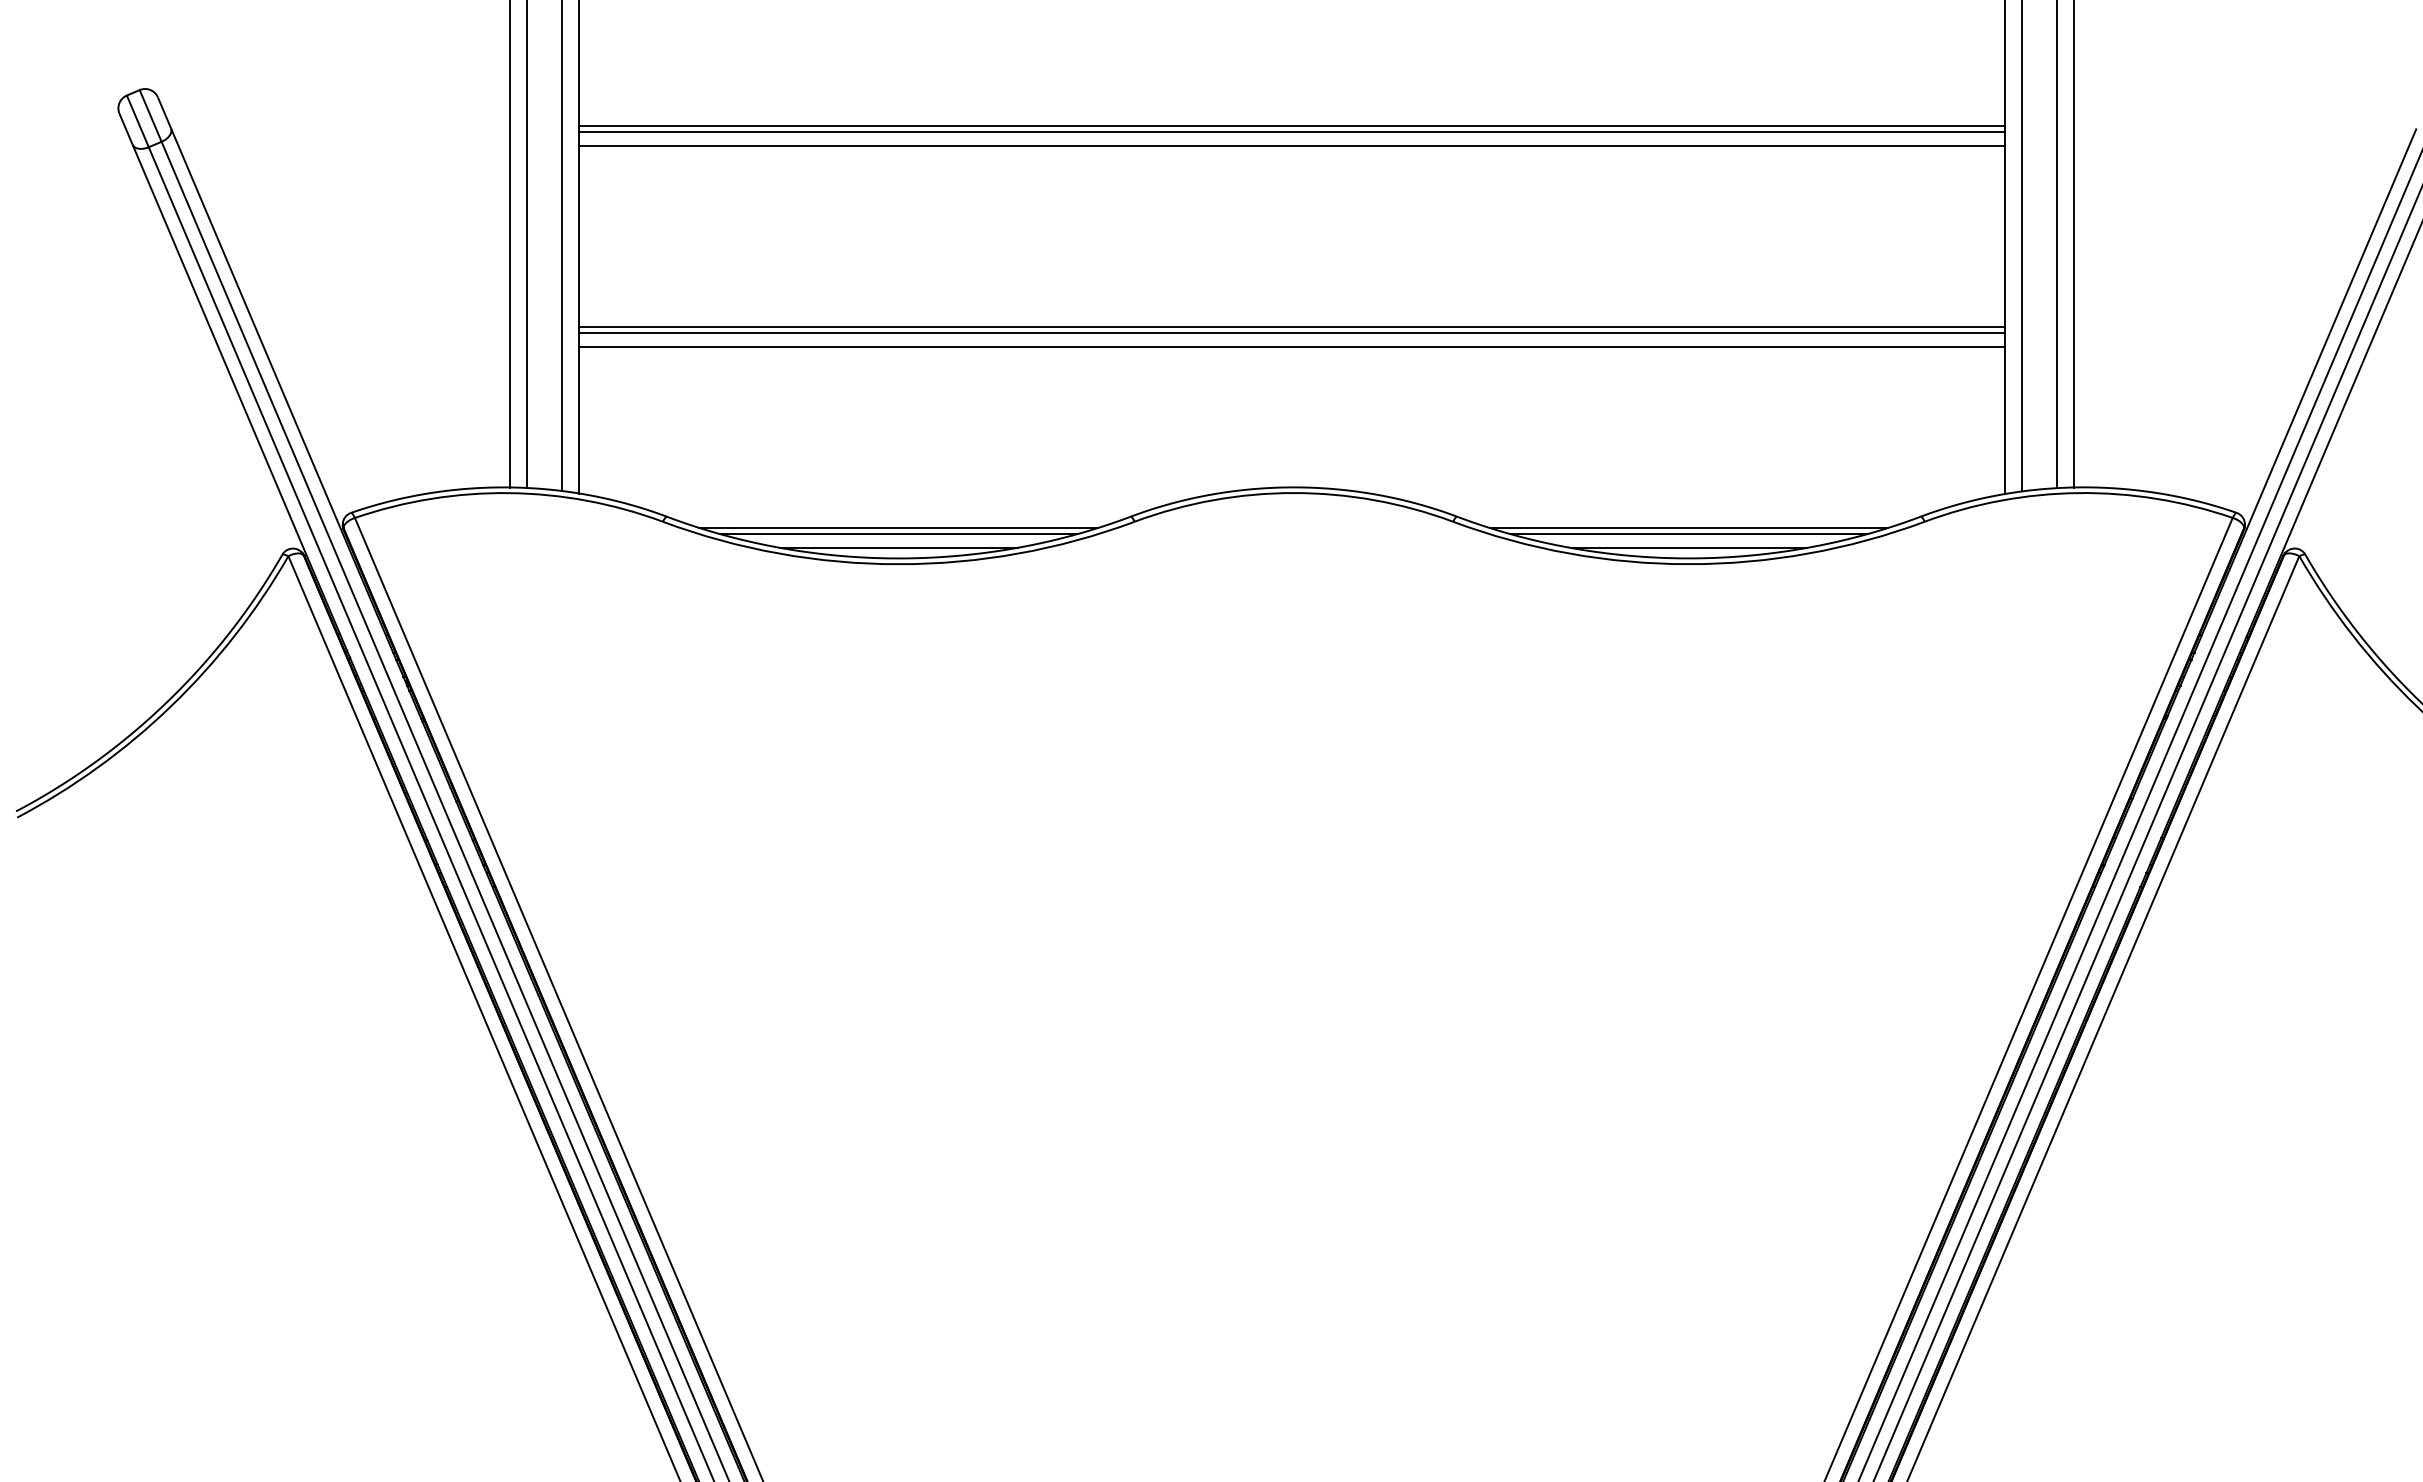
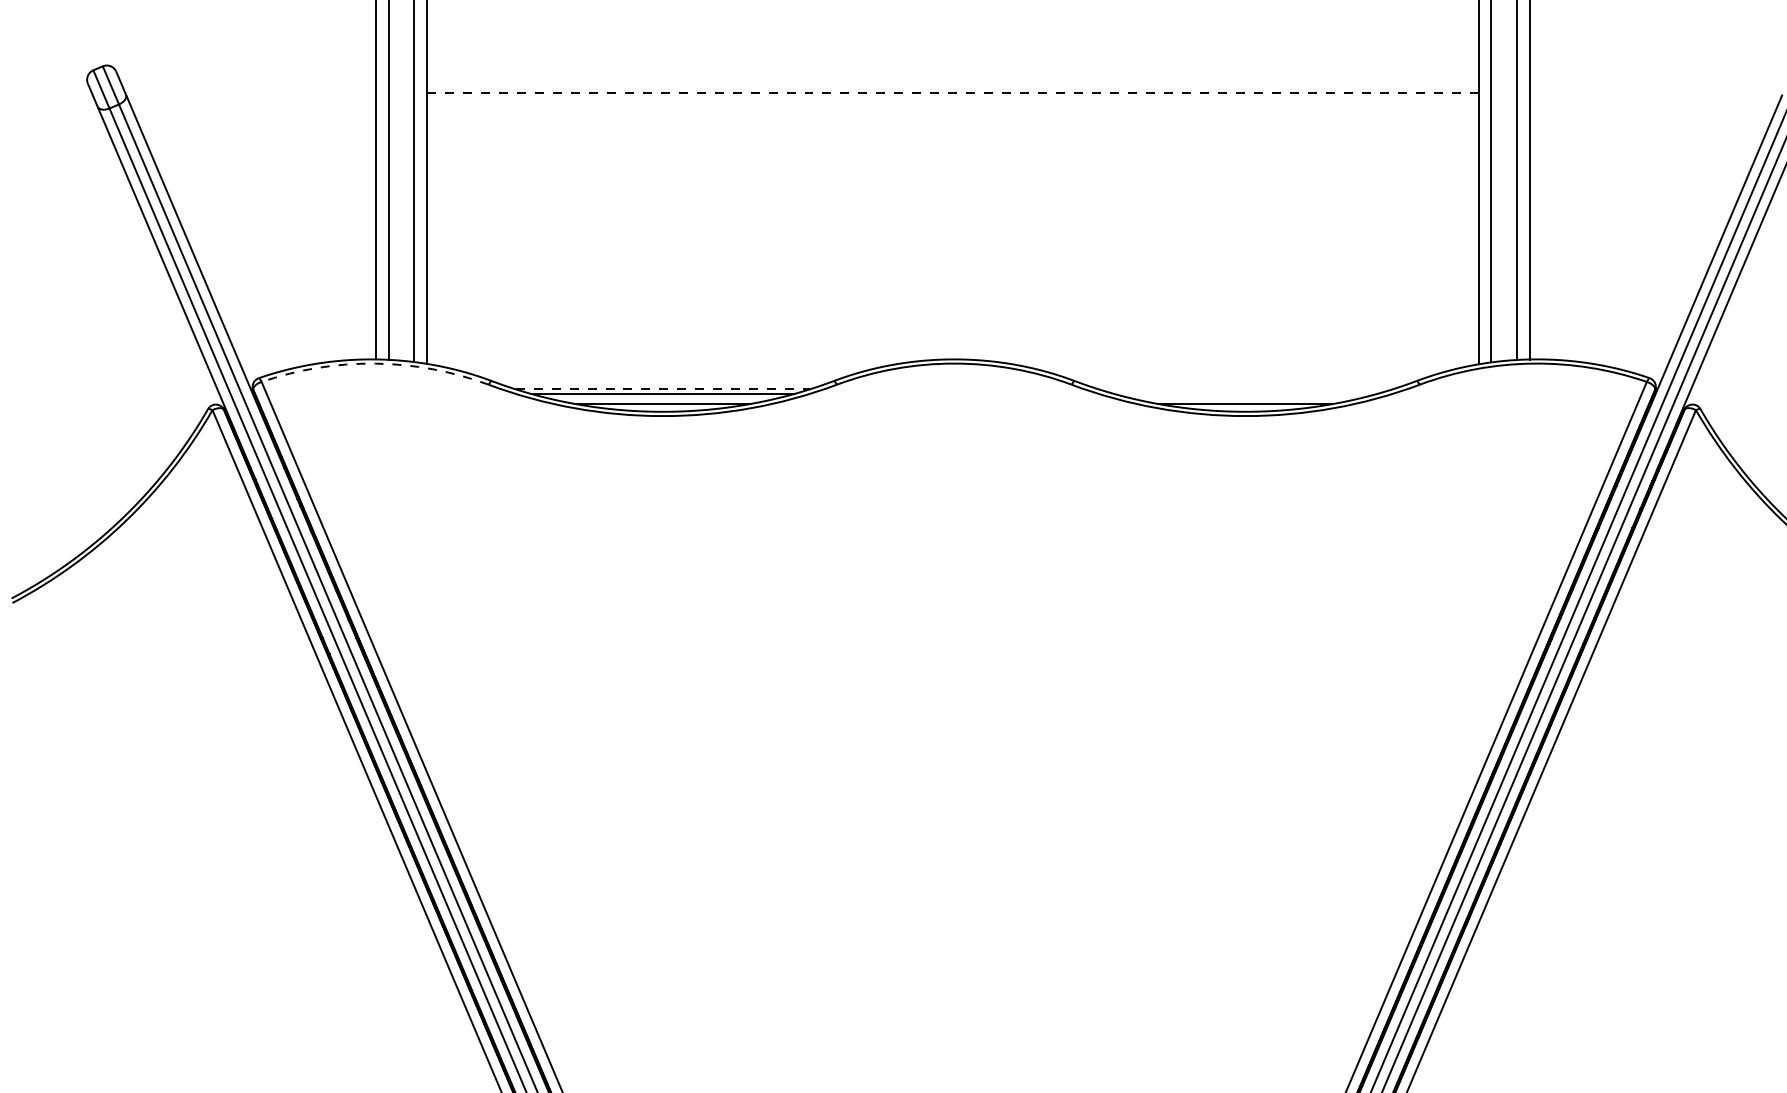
line: (1291, 125) -> (952, 92), solid -> dashed
line: (1291, 131) -> (952, 96), removed
line: (1291, 145) -> (952, 107), removed
line: (1291, 326) -> (952, 240), removed
line: (1291, 332) -> (952, 245), removed
line: (1291, 346) -> (952, 255), removed
arc: (509, 493) -> (375, 363), solid -> dashed
line: (898, 527) -> (662, 389), solid -> dashed
line: (1688, 527) -> (1245, 389), removed
line: (1688, 533) -> (1245, 393), removed

